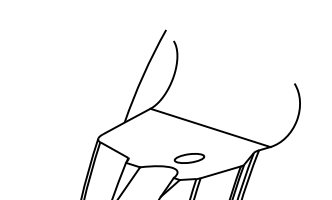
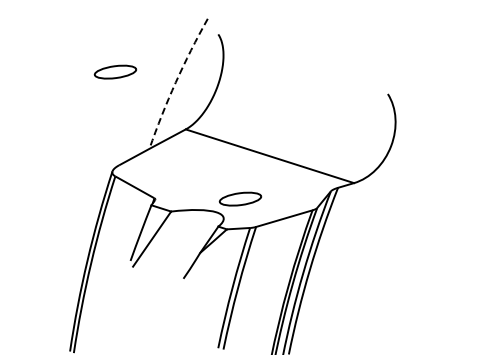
part: (100, 67) -> (115, 71), added
arc: (143, 75) -> (175, 82), solid -> dashed

